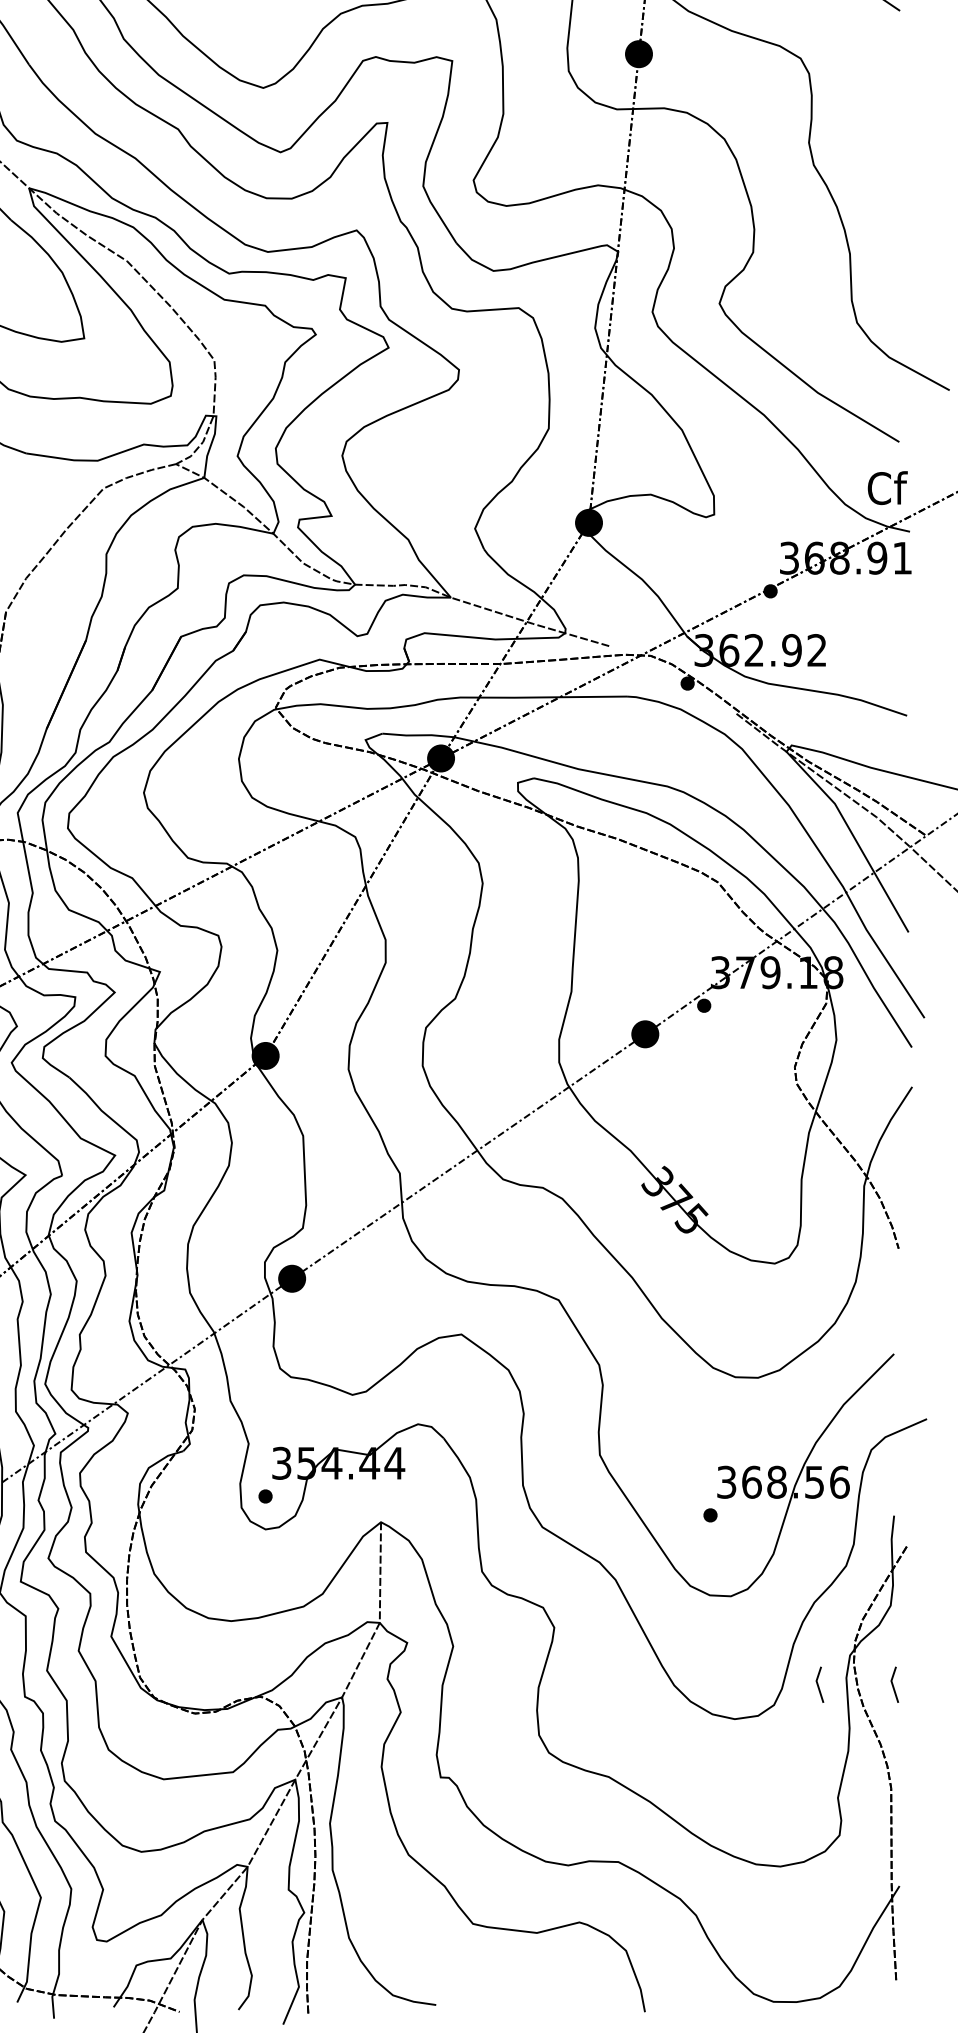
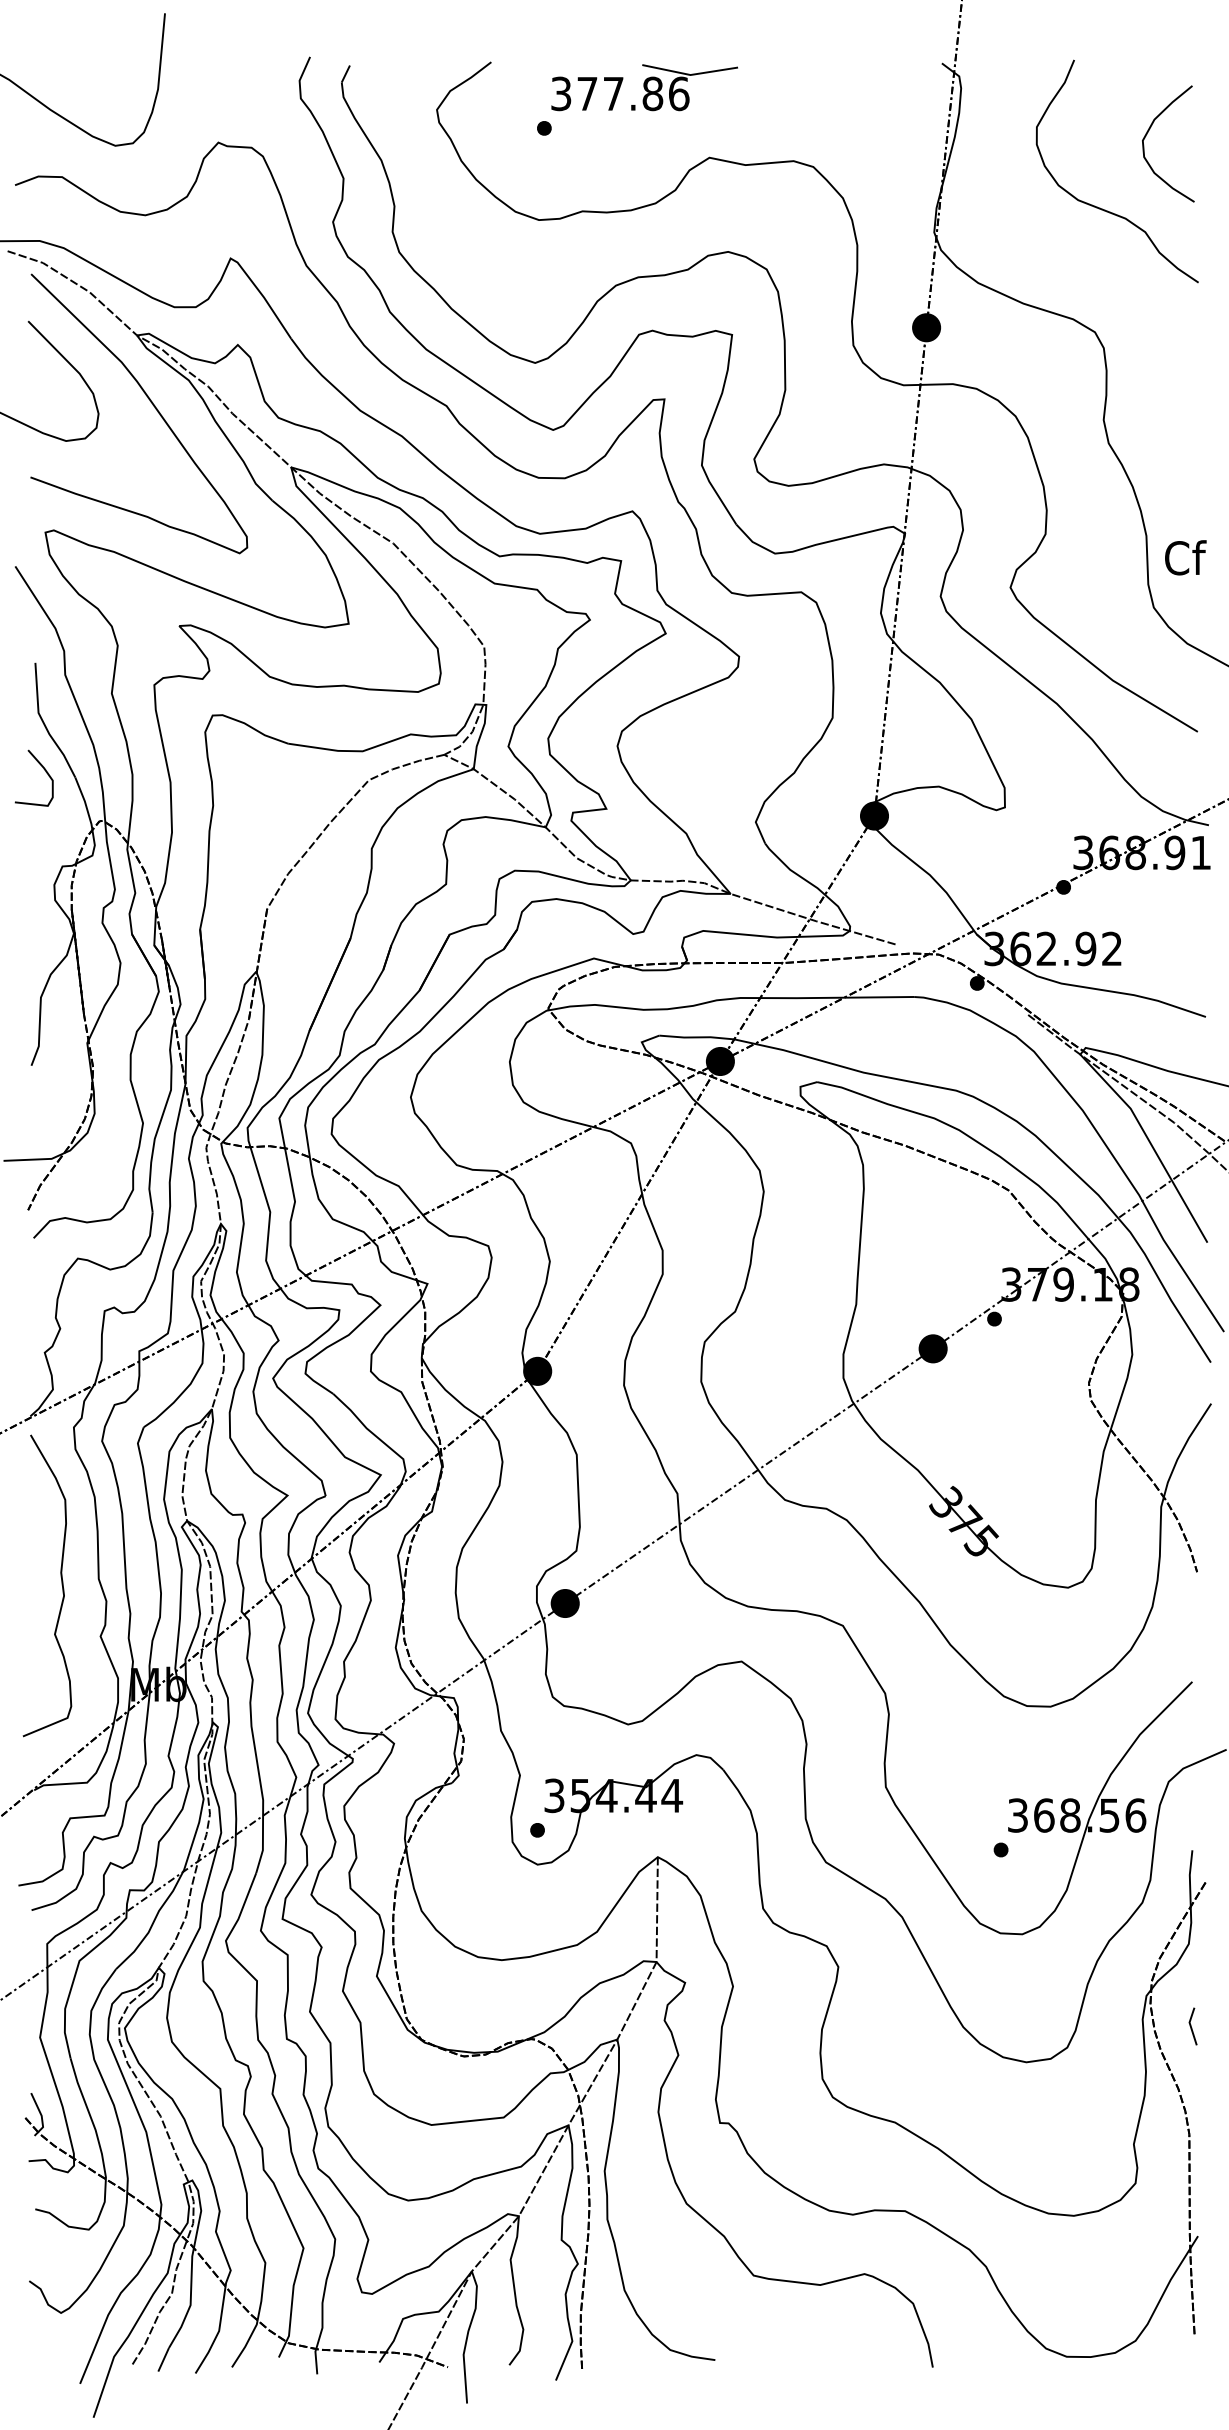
text: (887, 487) -> (1185, 557), moved
line: (818, 1684) -> (1113, 2026), removed

